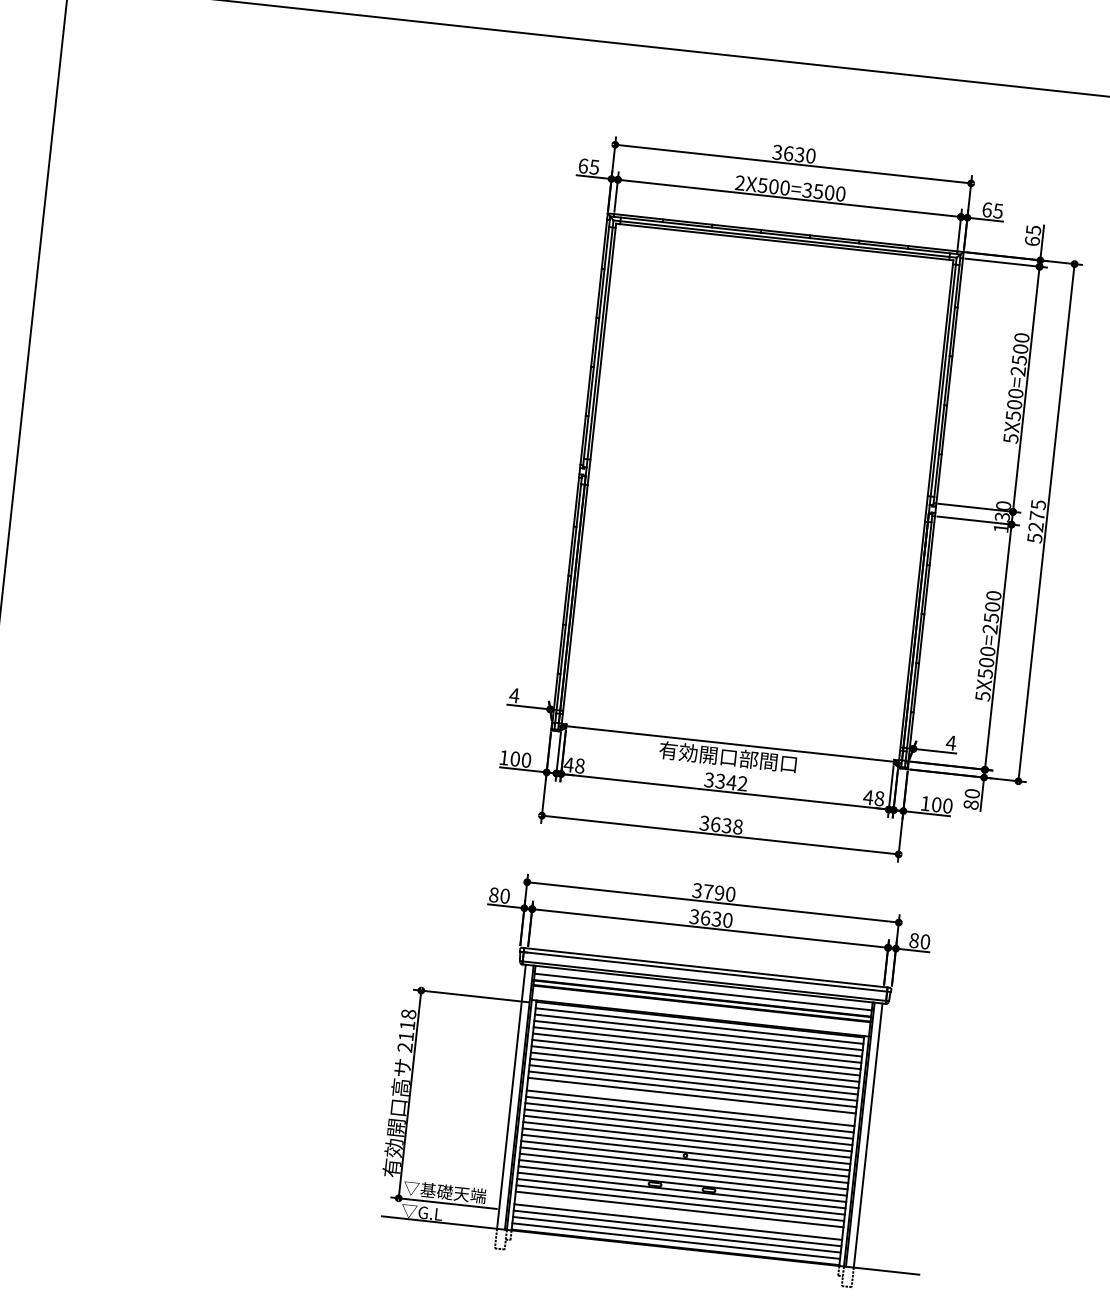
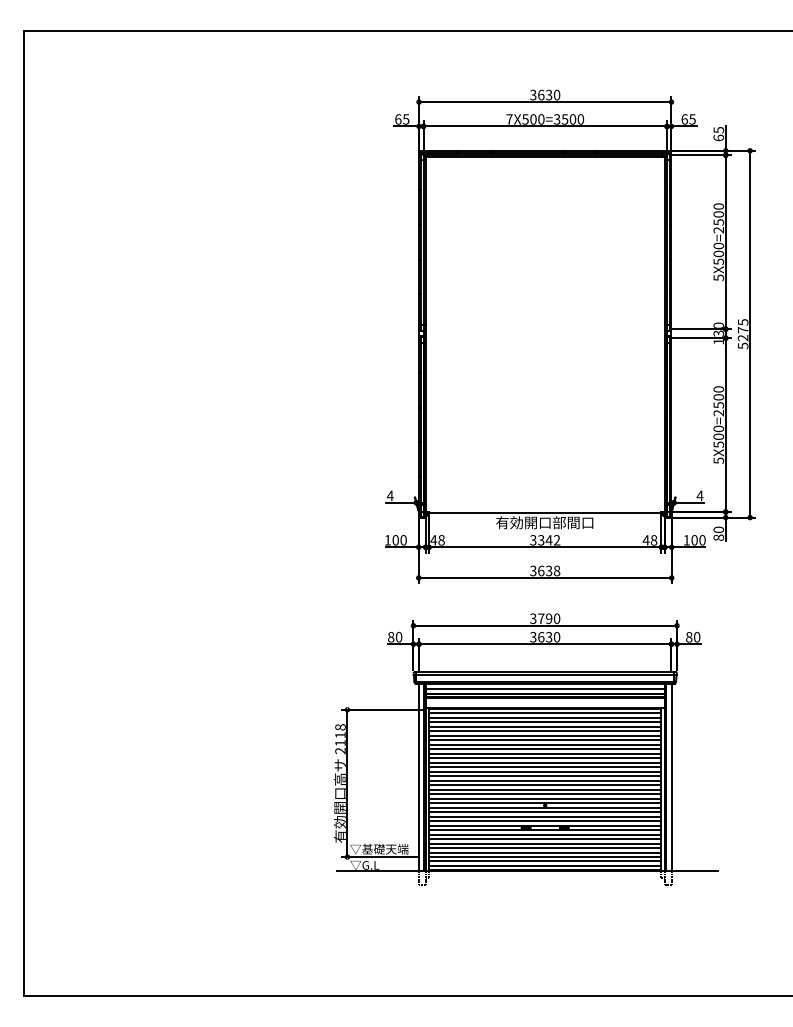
text: (740, 183) -> (509, 119), 2X500=3500 -> 7X500=3500
line: (691, 1102) -> (545, 767), added
line: (679, 1216) -> (545, 848), added

